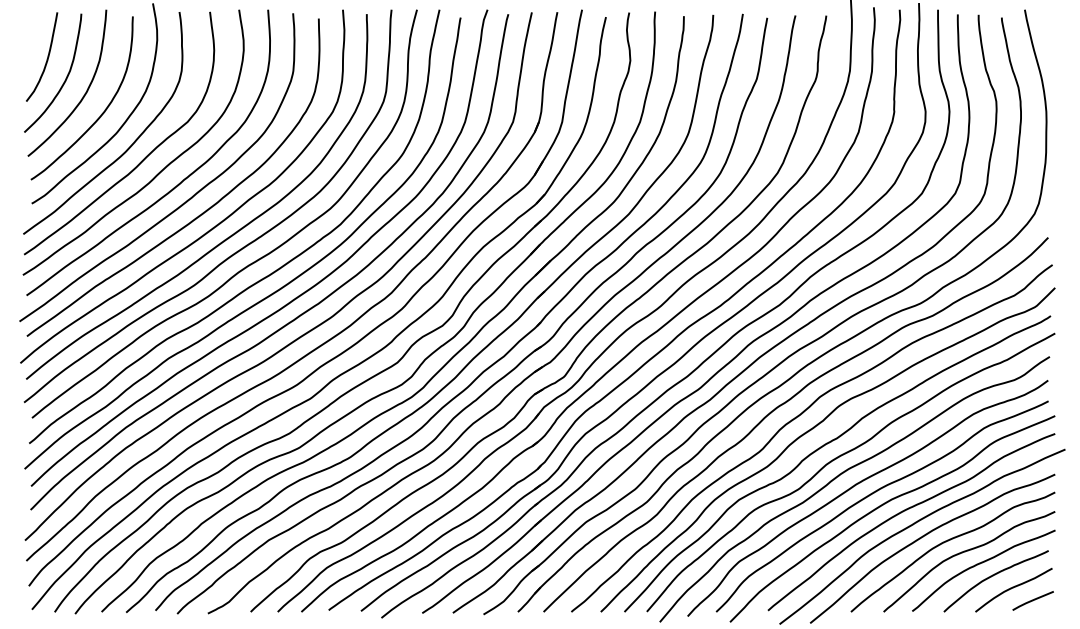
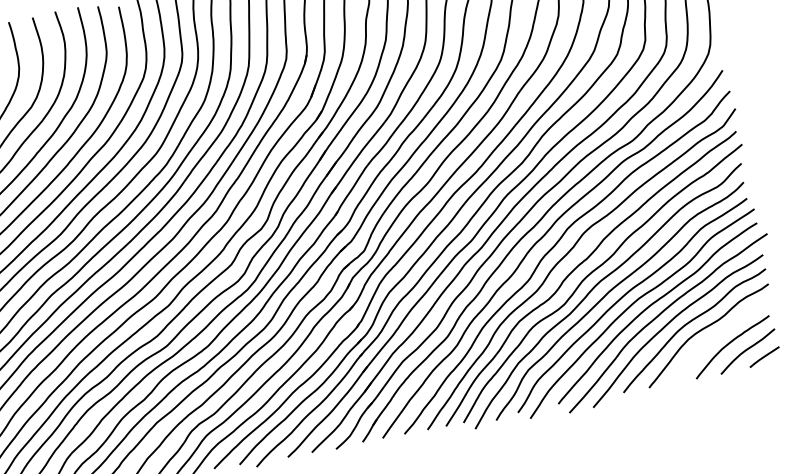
curve: (980, 564) -> (717, 336), removed

